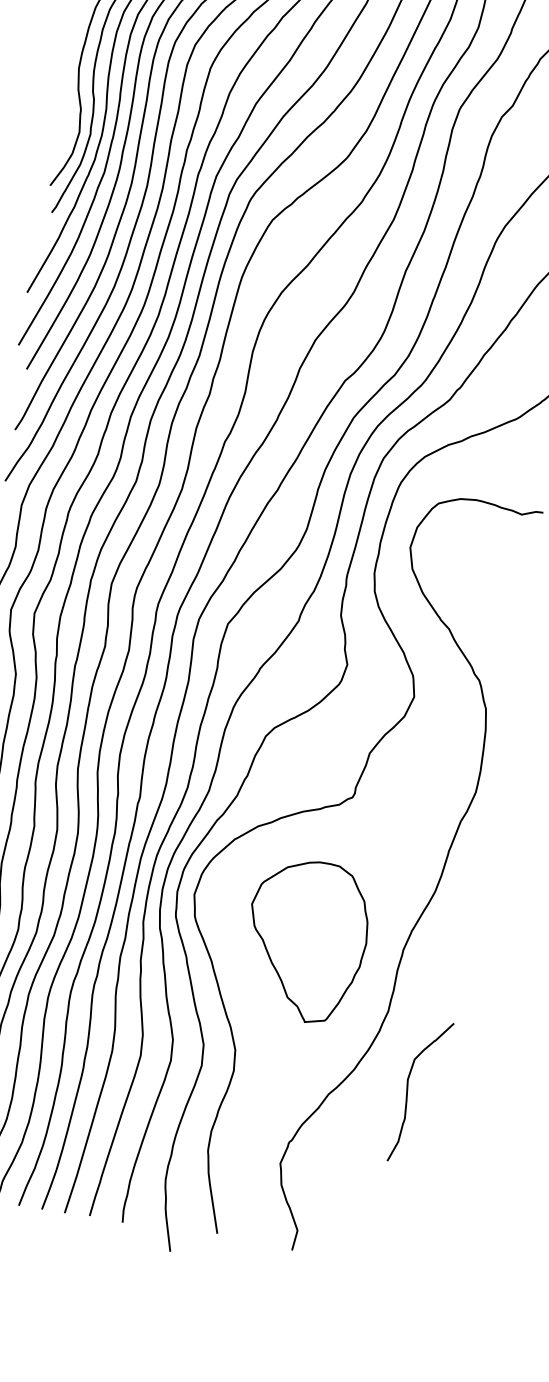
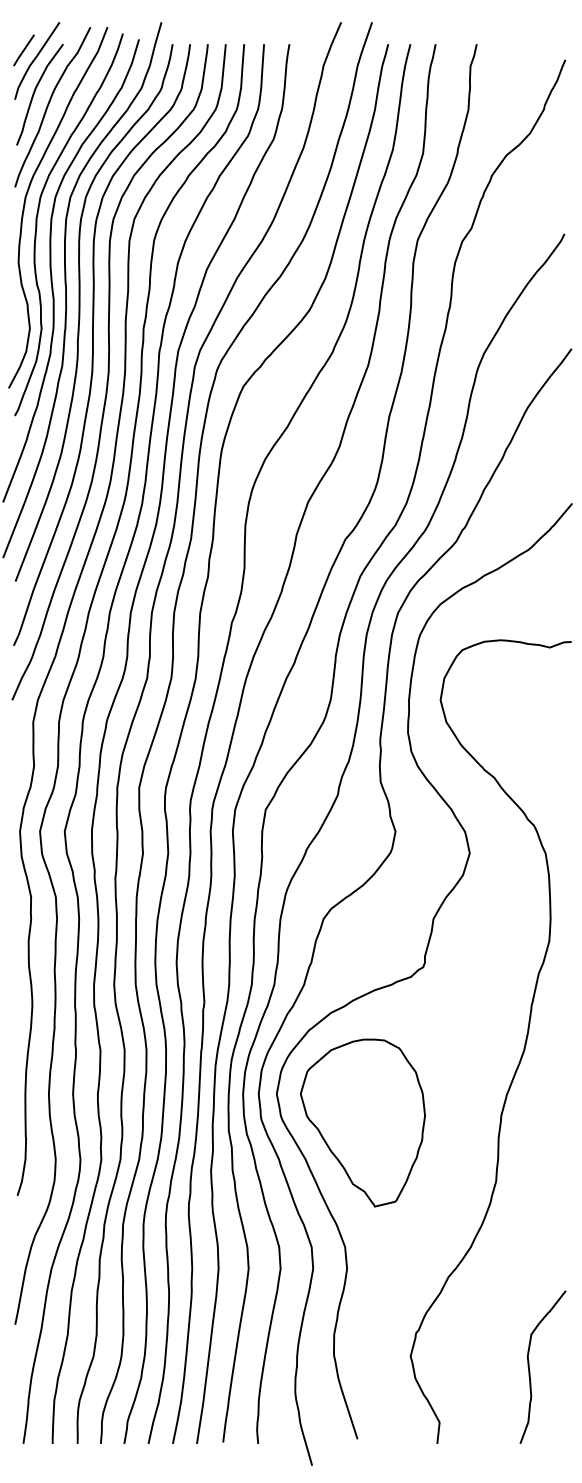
part: (306, 940) -> (362, 1122), moved
curve: (408, 1093) -> (530, 1370), moved

